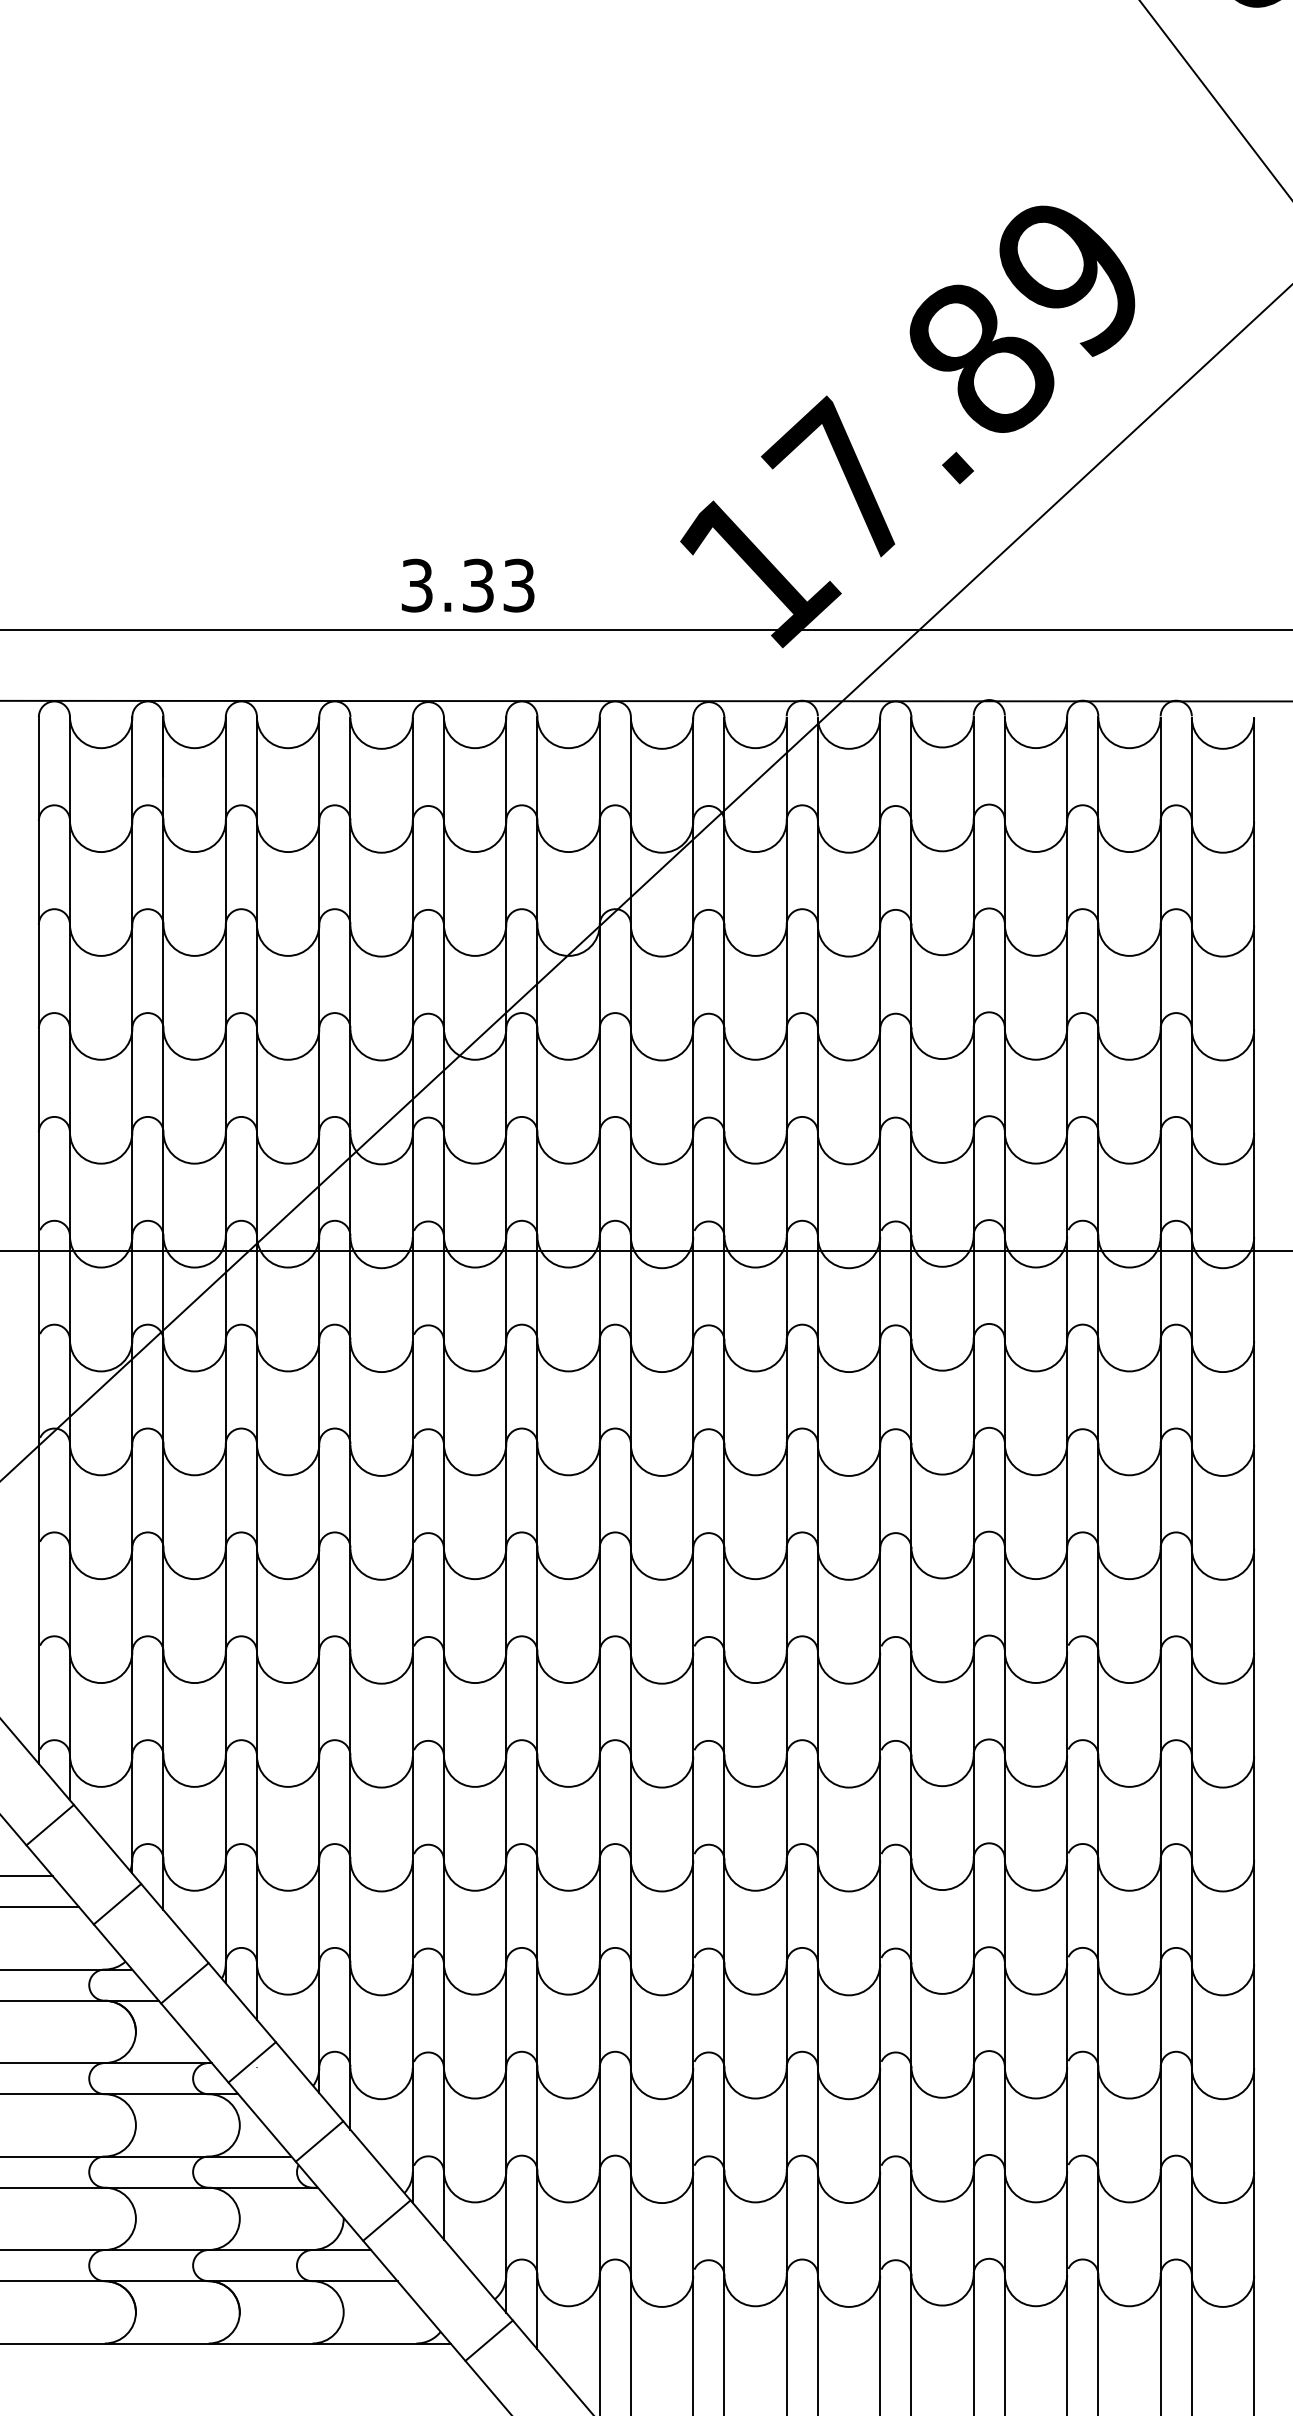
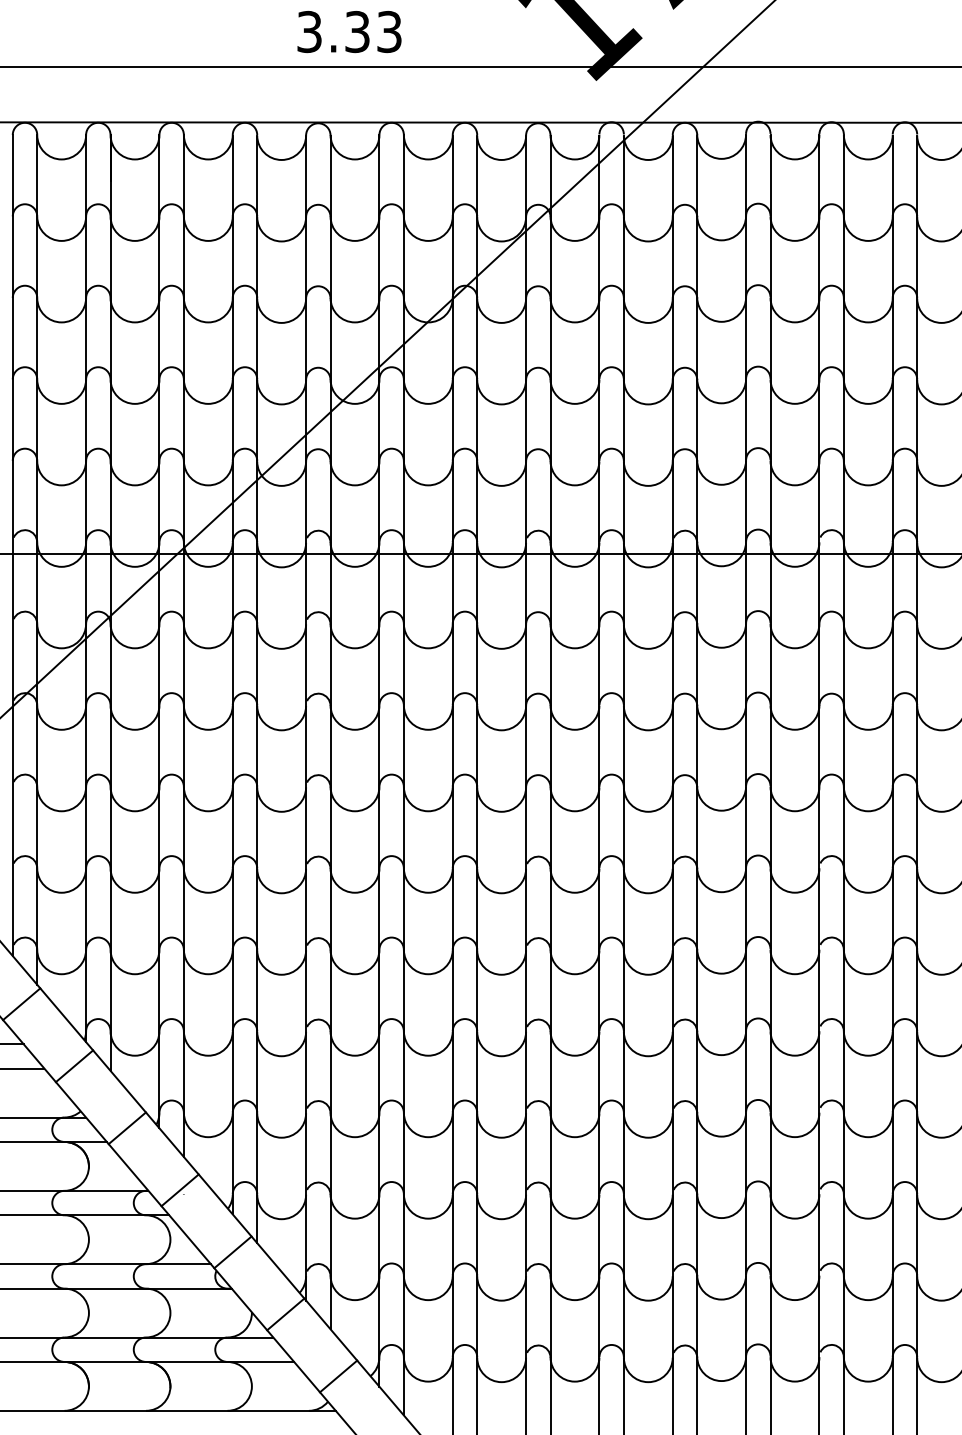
line: (488, 2340) -> (338, 1376), moved

